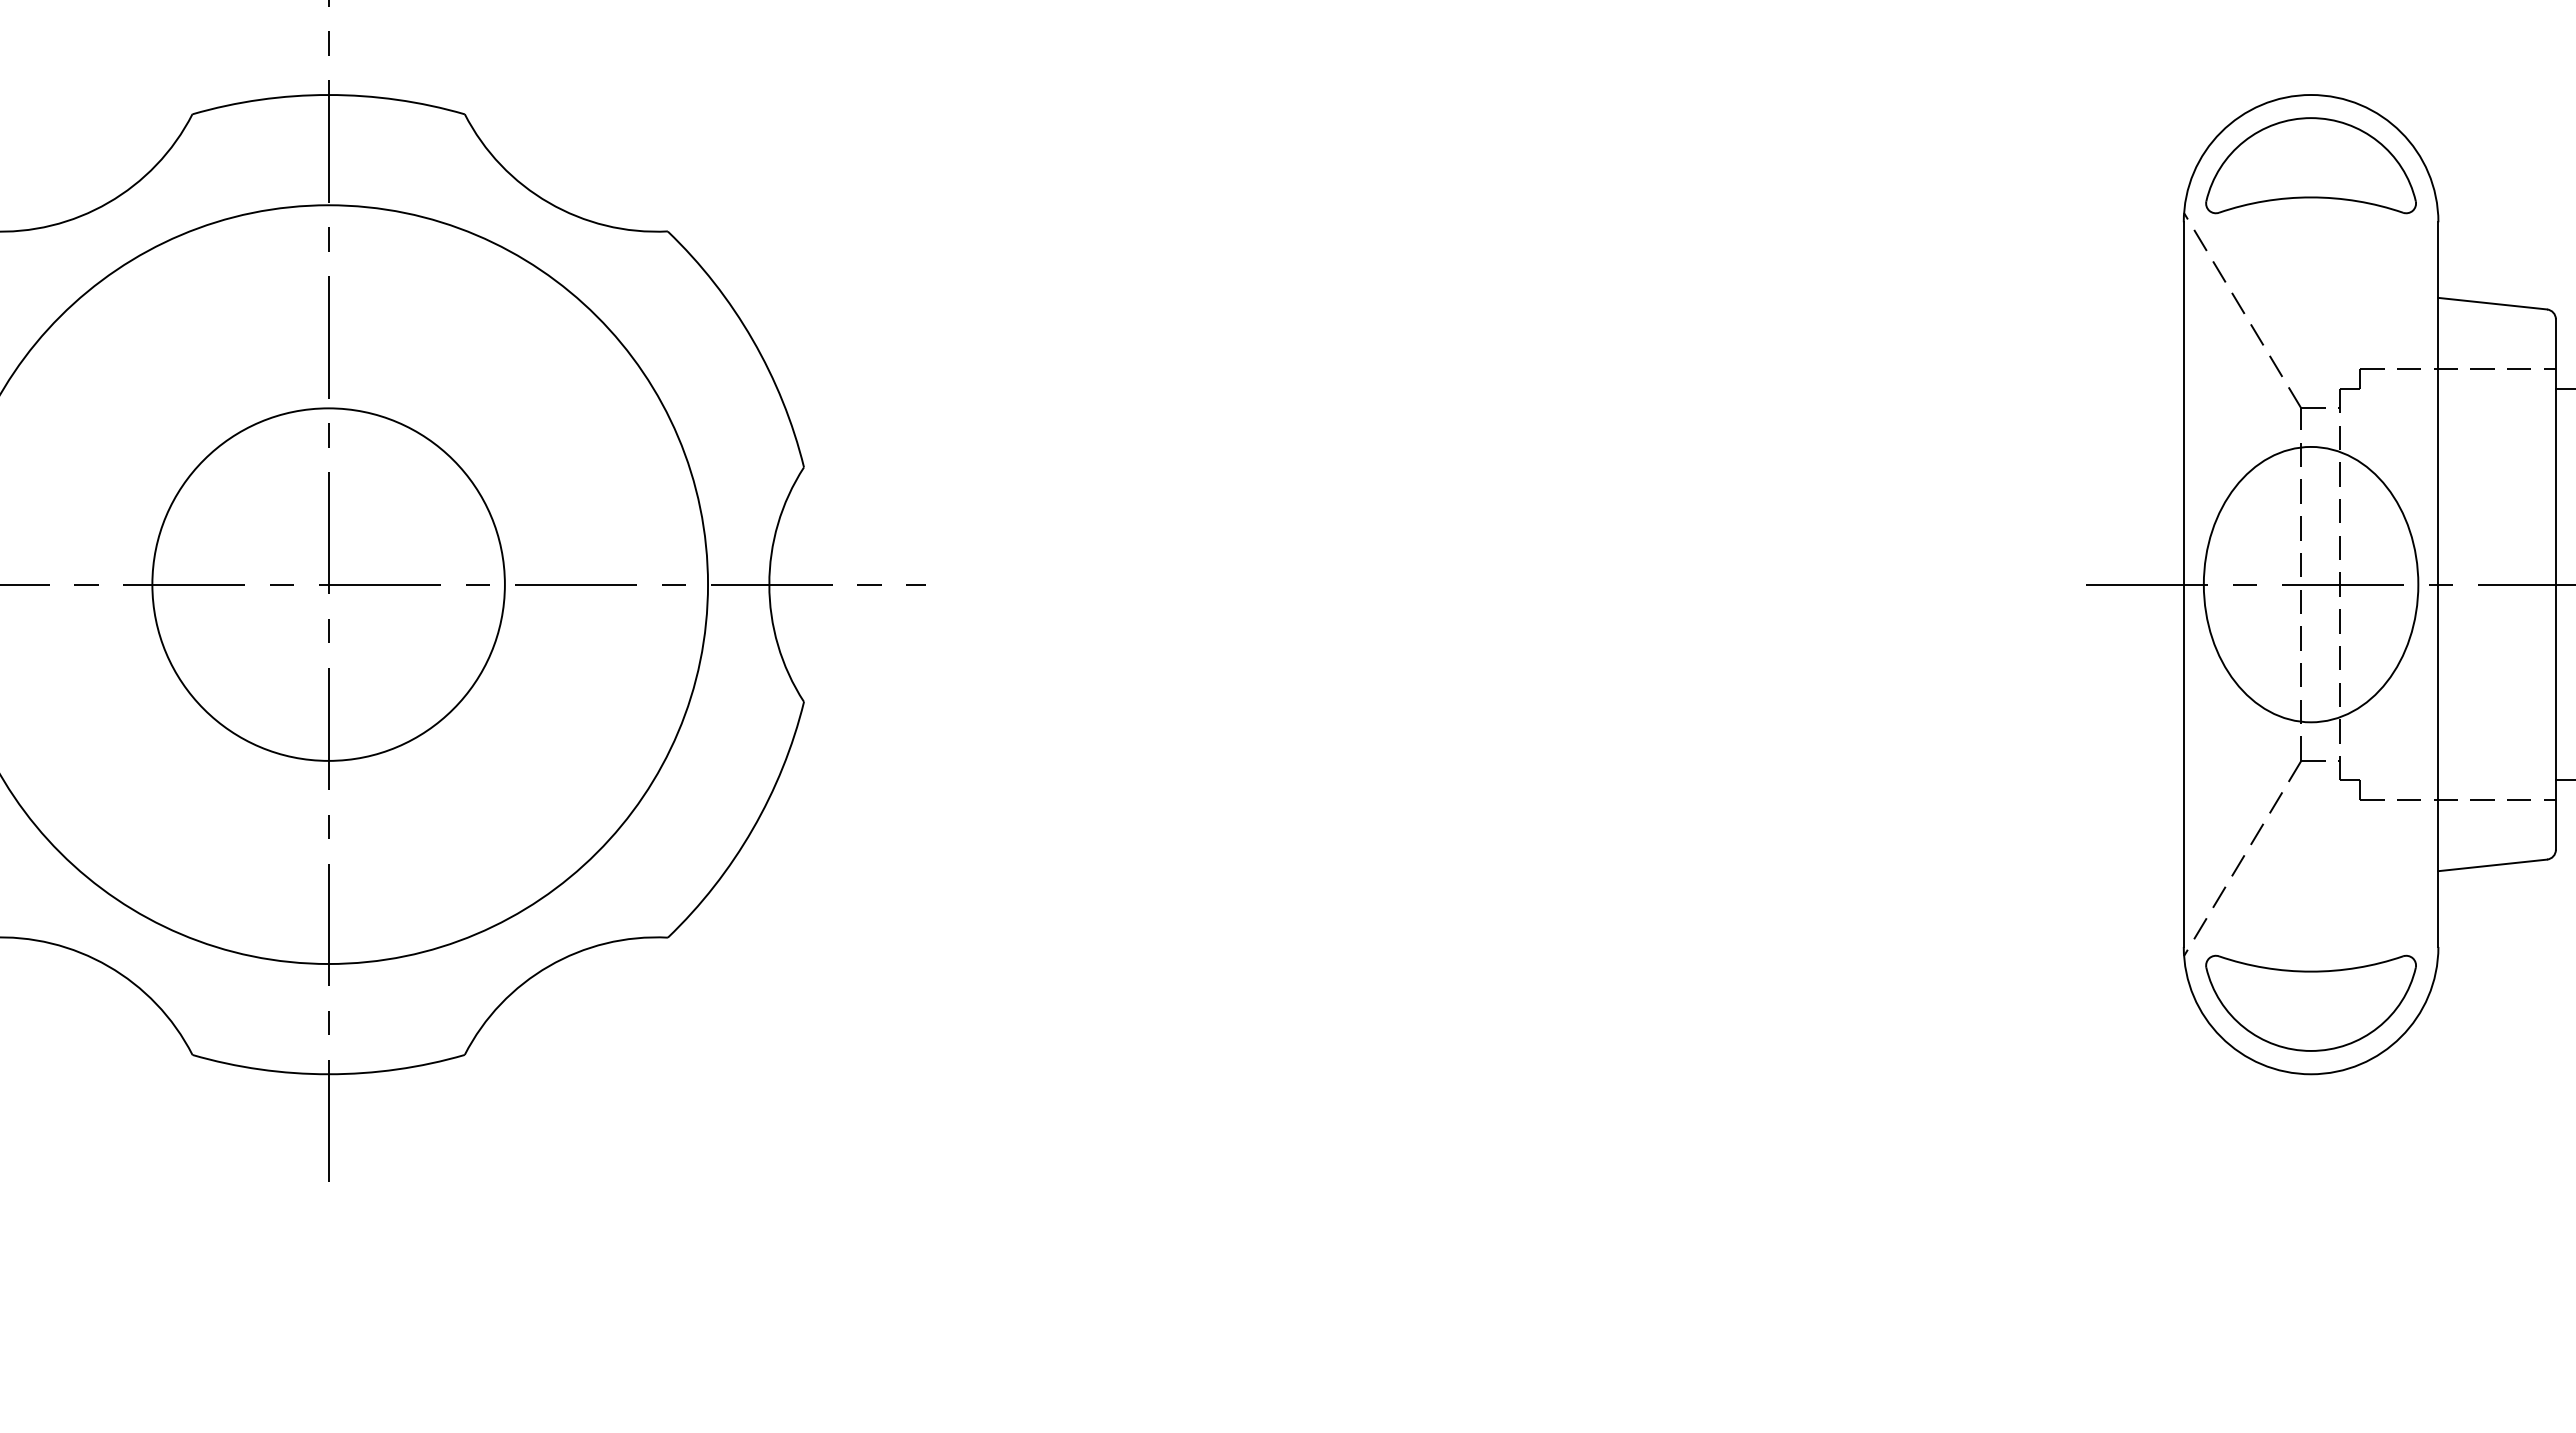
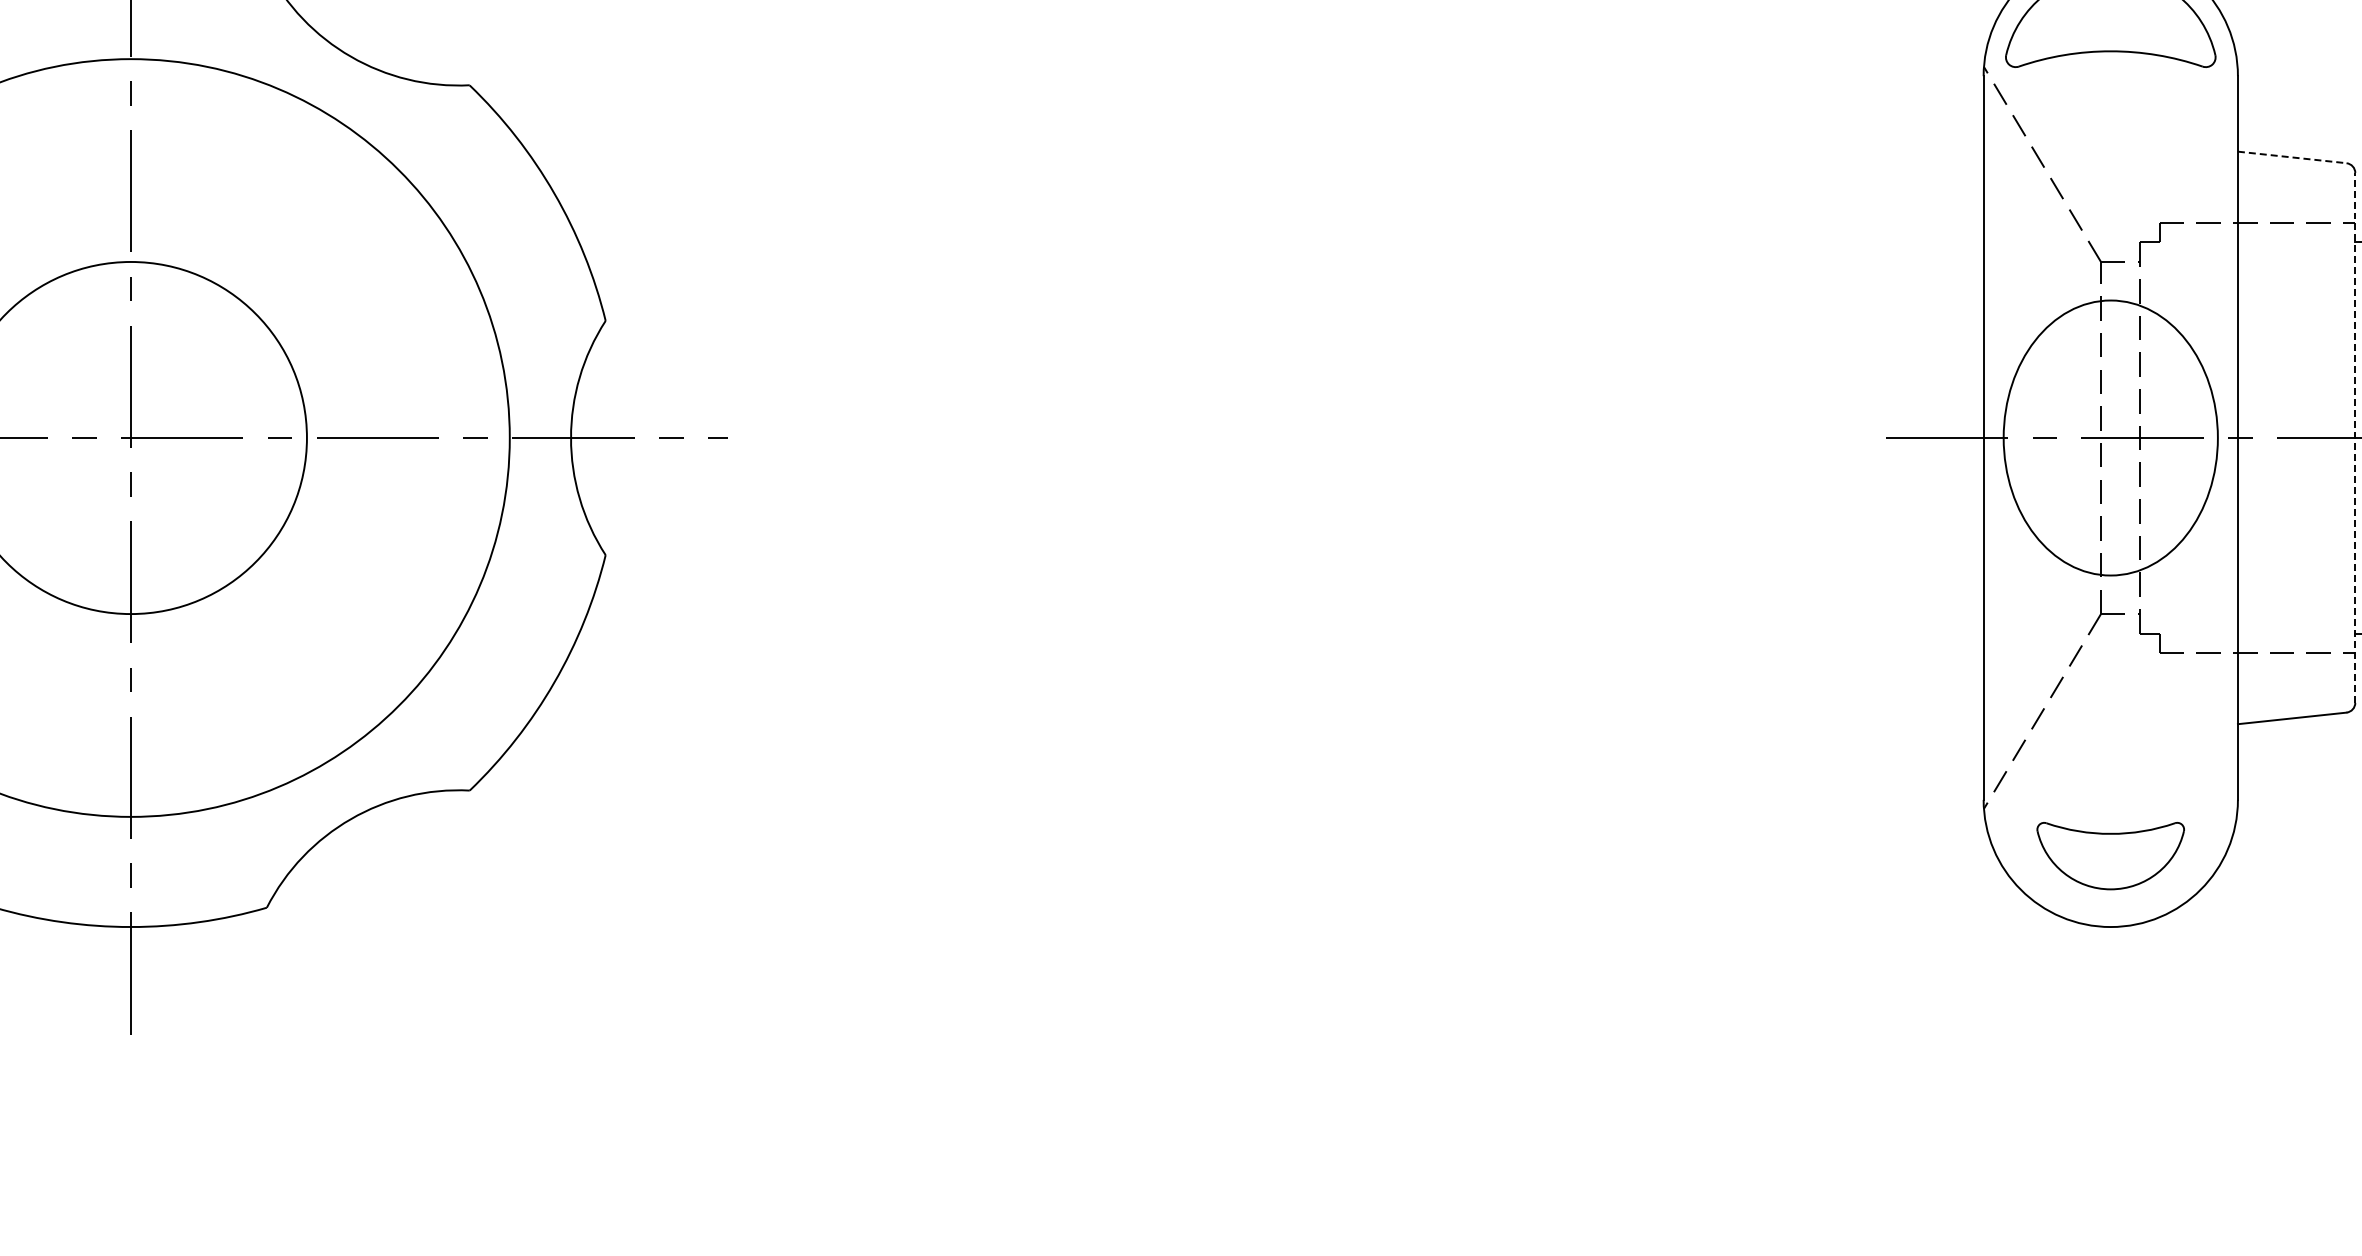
line: (2492, 303) -> (2291, 157), solid -> dashed
line: (2555, 584) -> (2354, 437), solid -> dashed
part: (2310, 1002) -> (2110, 855), size x0.7

